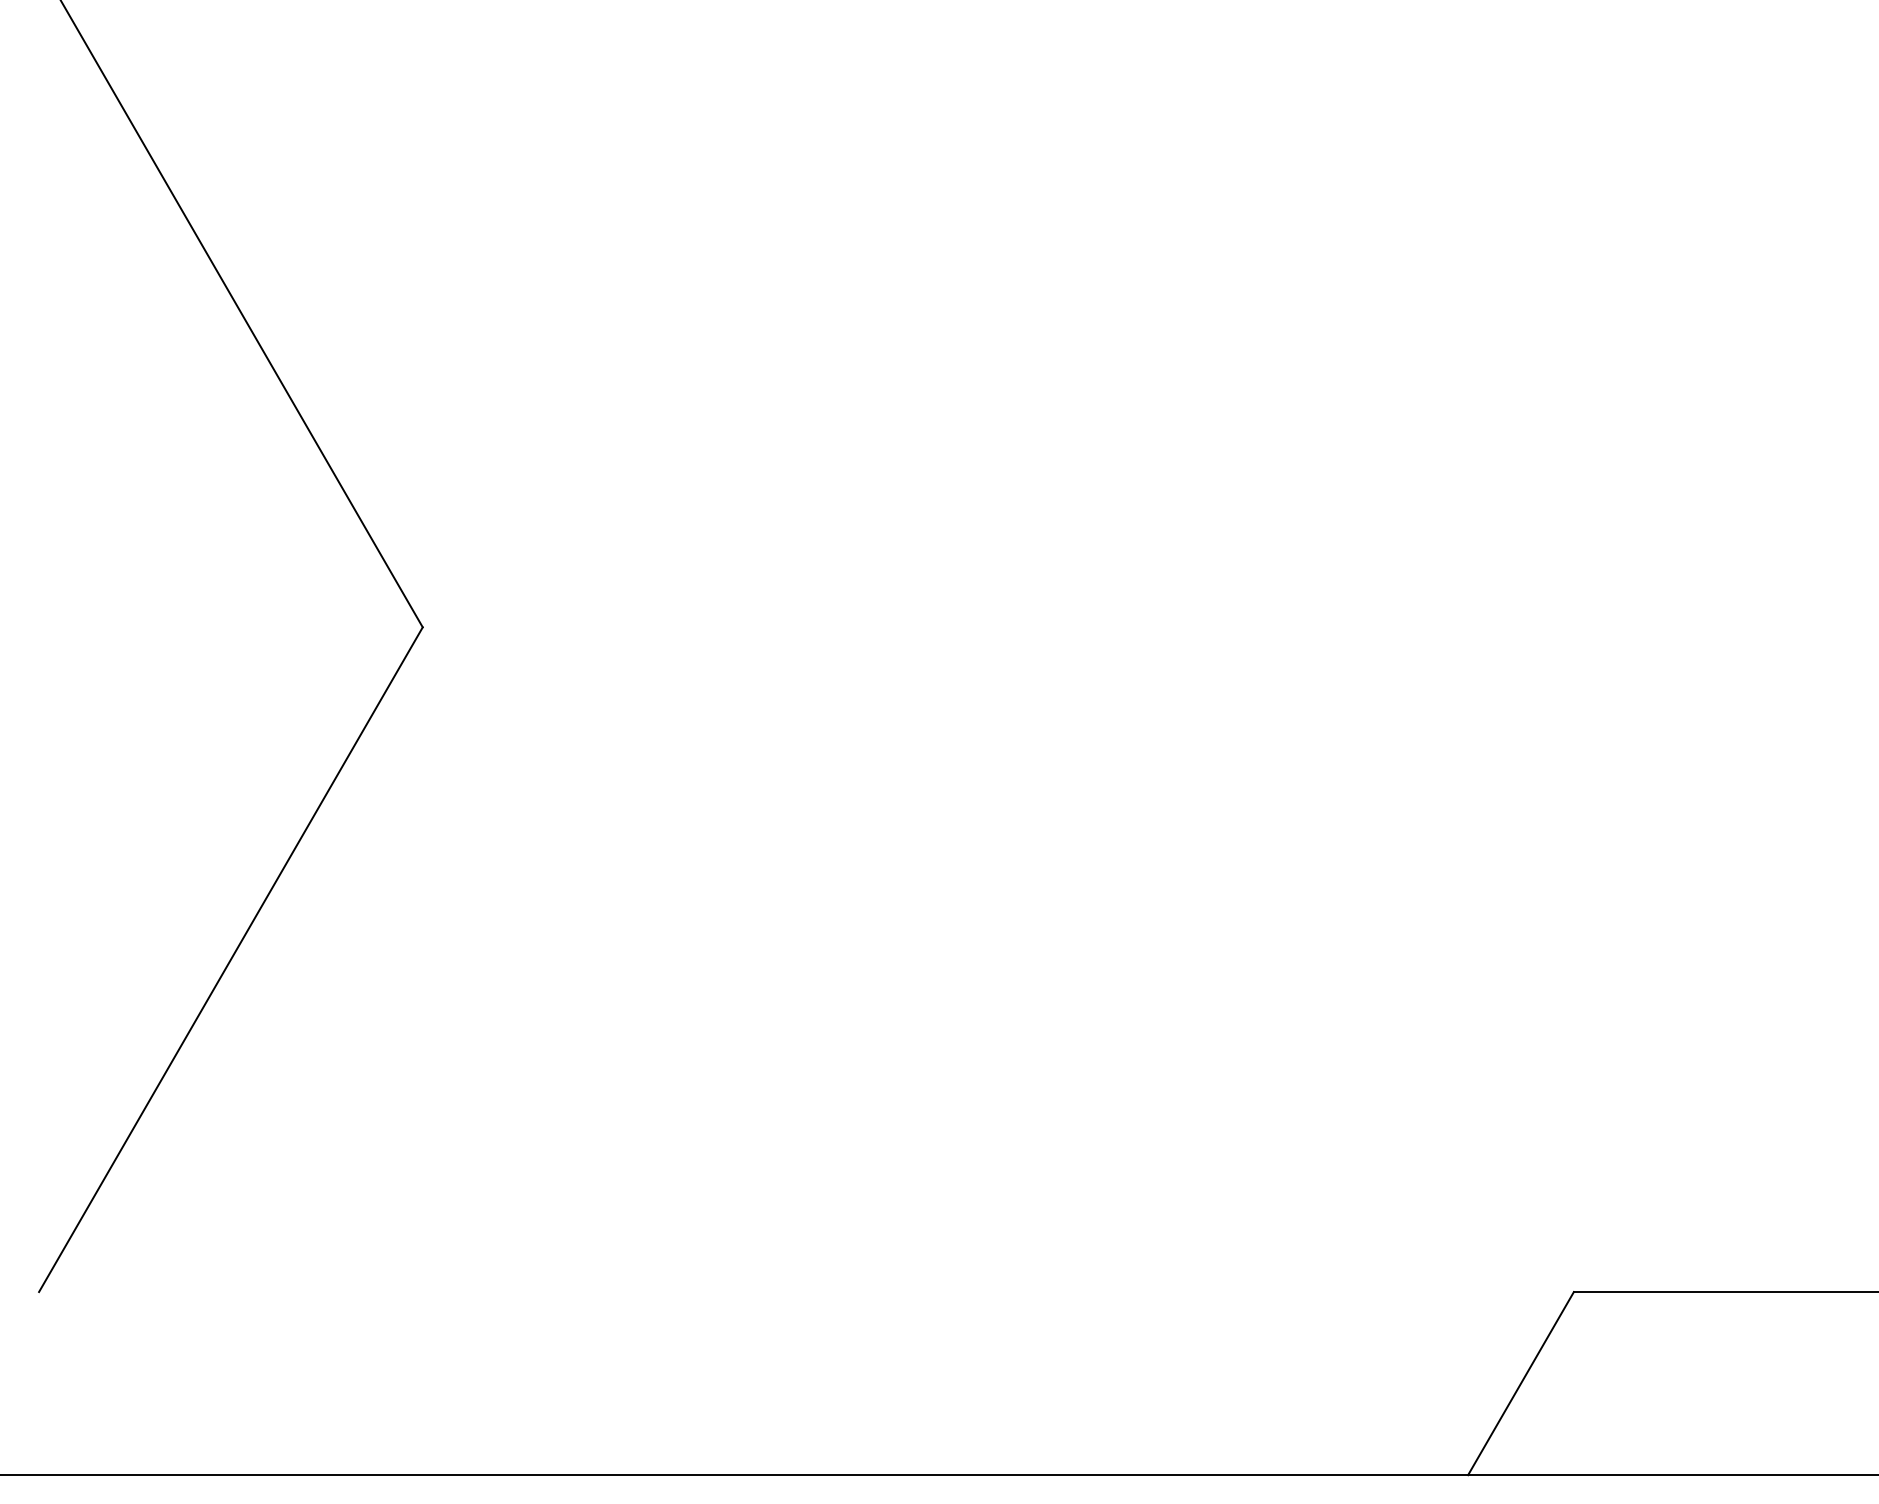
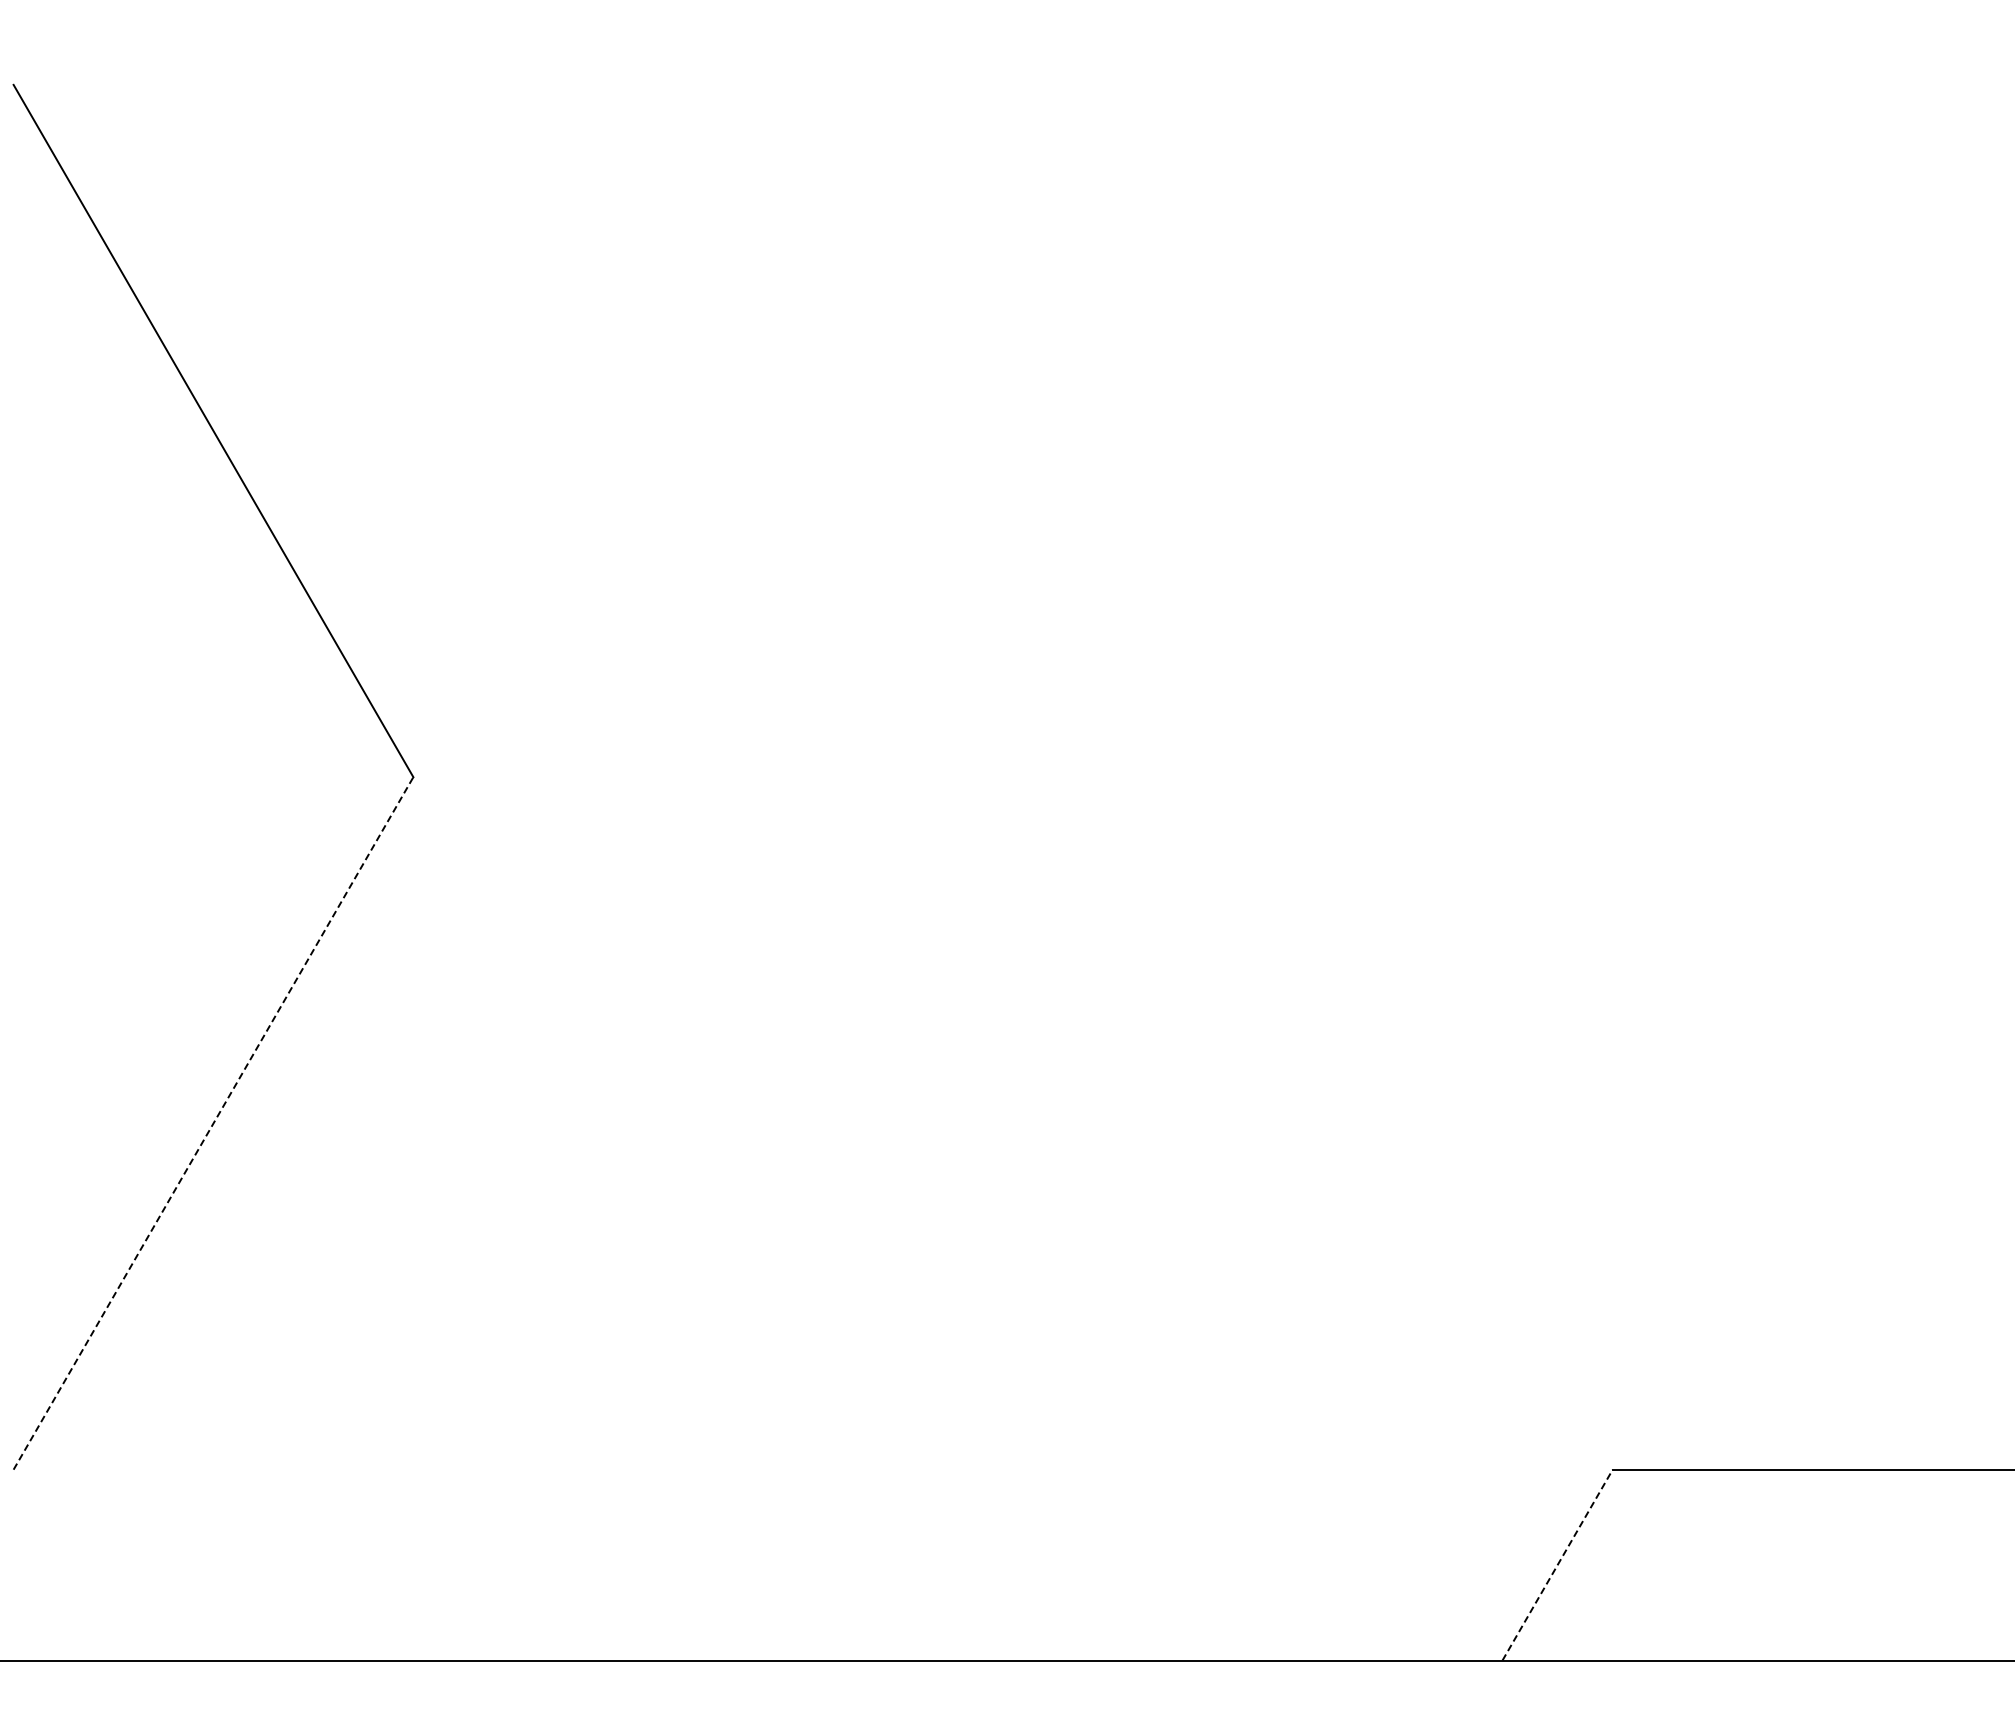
line: (230, 959) -> (213, 1123), solid -> dashed
line: (1520, 1383) -> (1557, 1564), solid -> dashed

